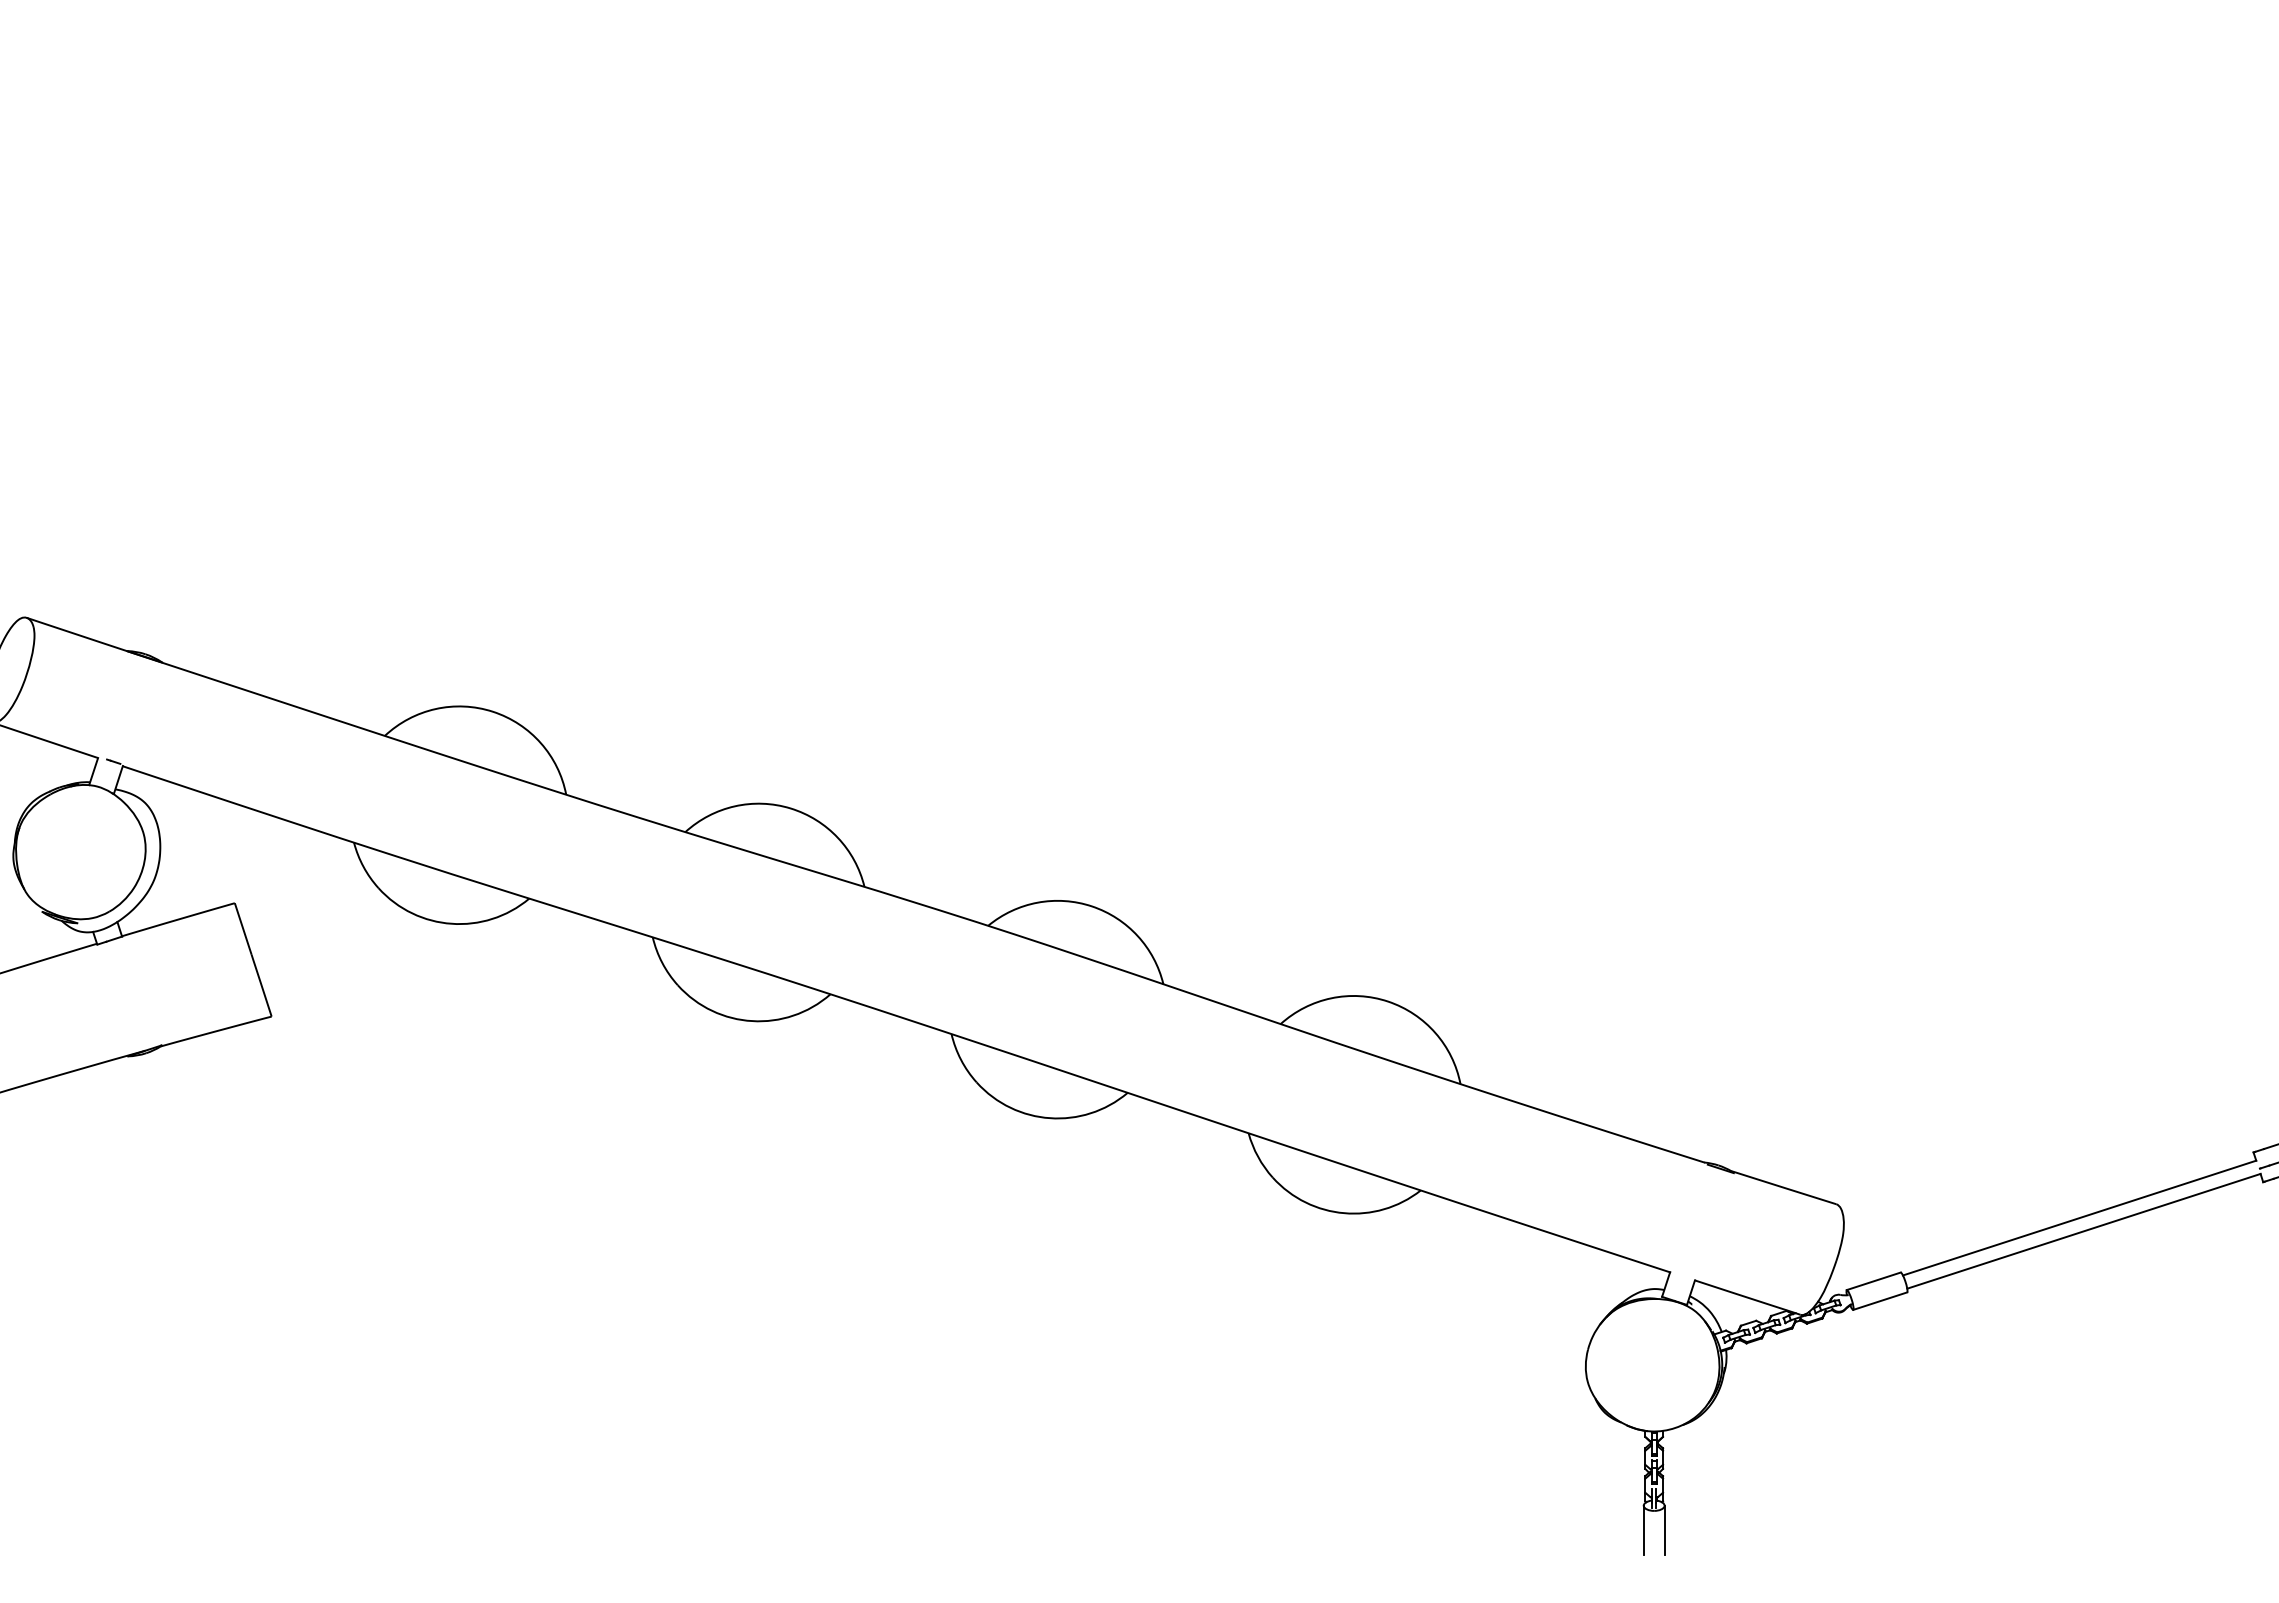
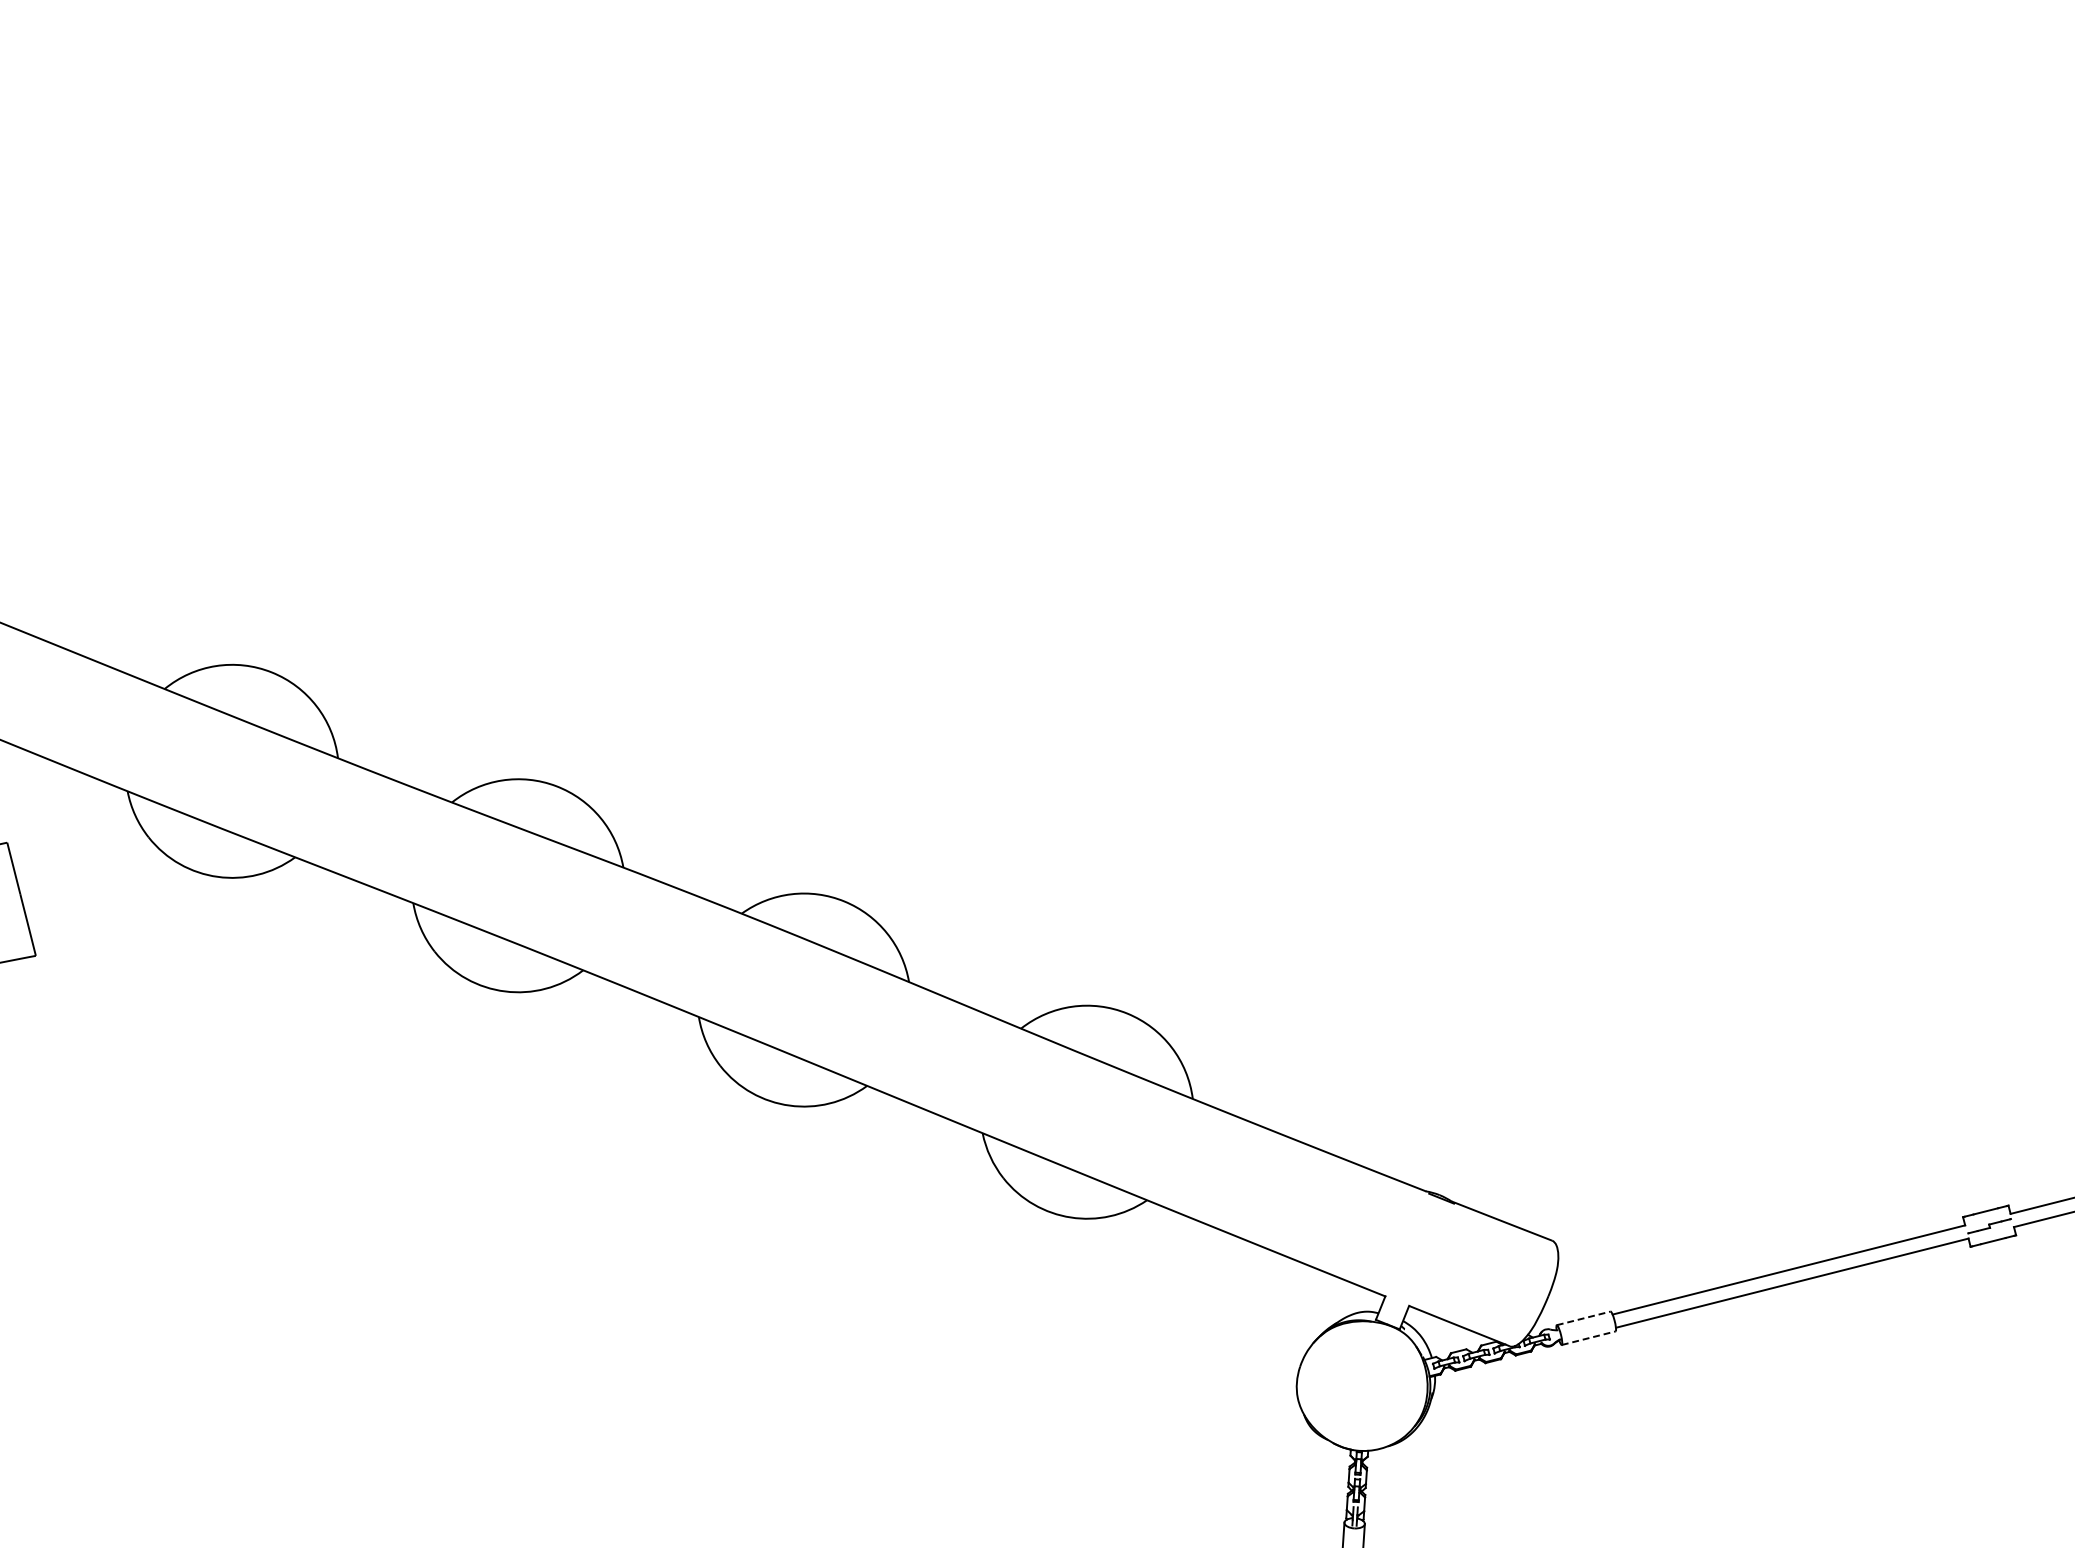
line: (1874, 1281) -> (1584, 1318), solid -> dashed
line: (1880, 1301) -> (1588, 1338), solid -> dashed

